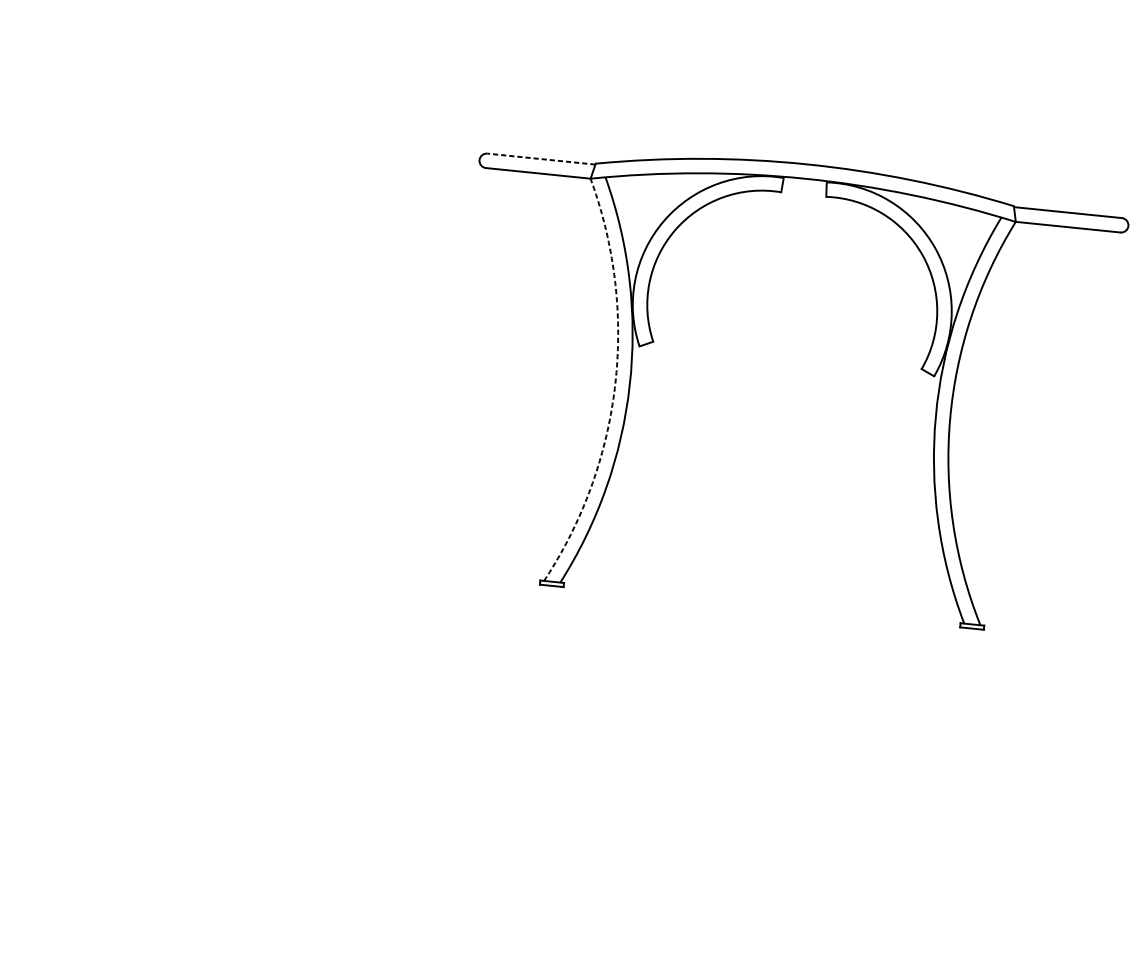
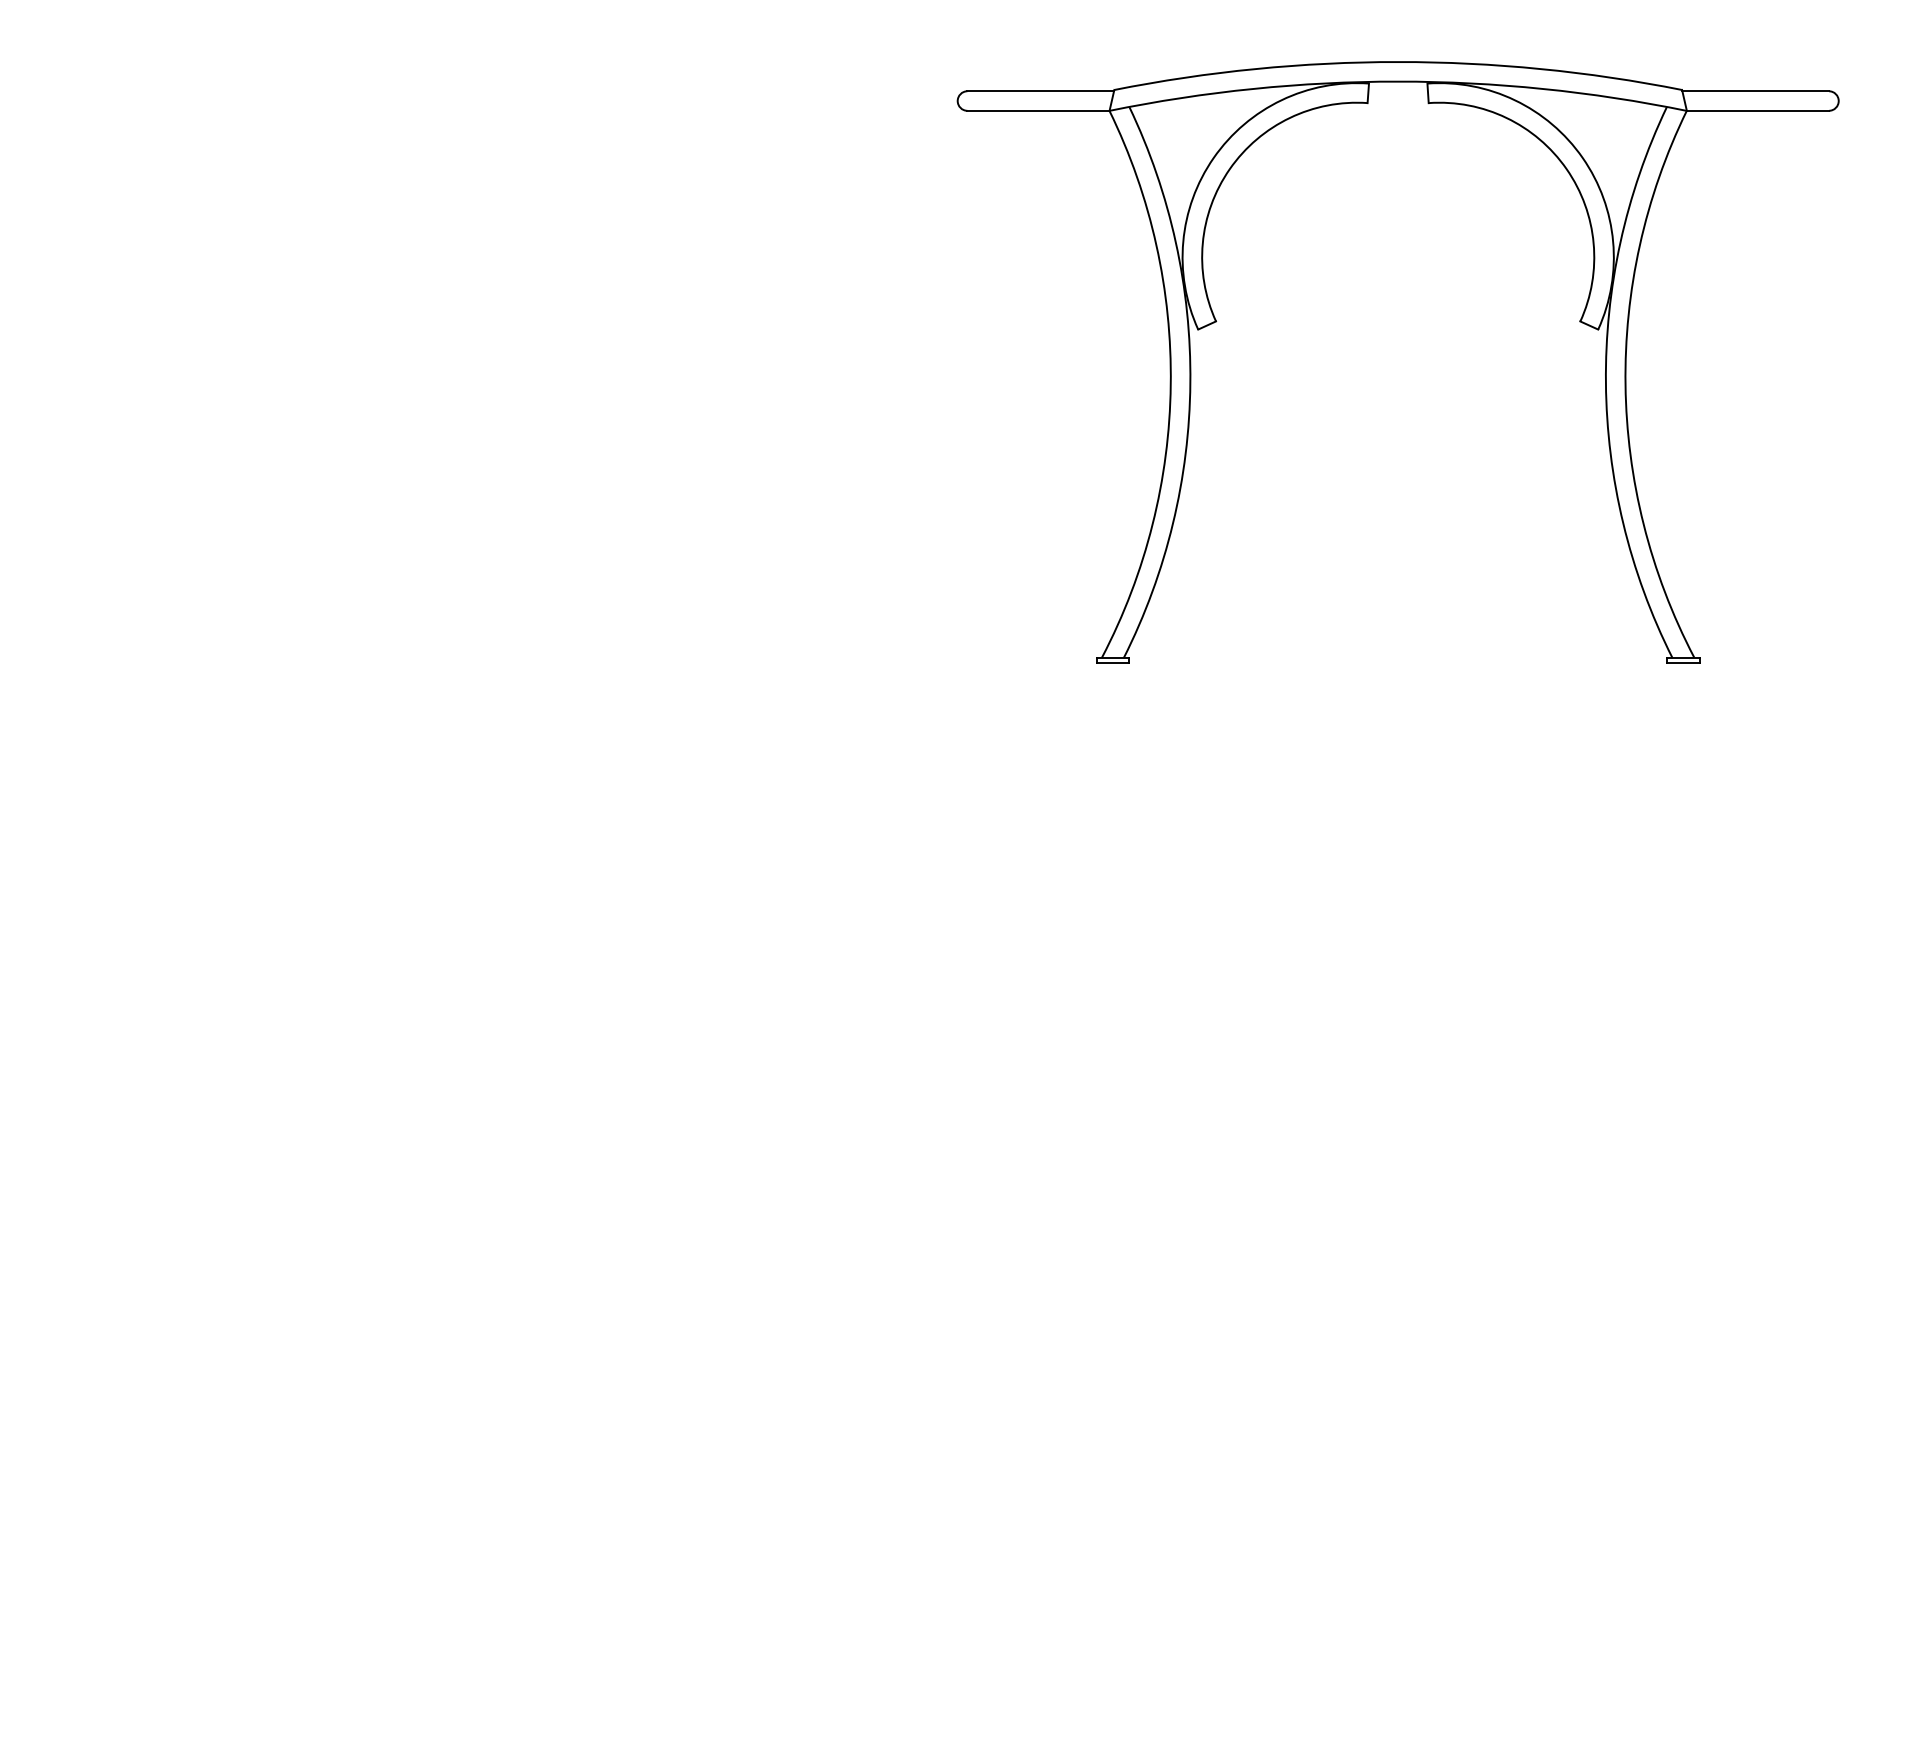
line: (541, 159) -> (1040, 91), dashed -> solid
arc: (614, 385) -> (1170, 385), dashed -> solid

